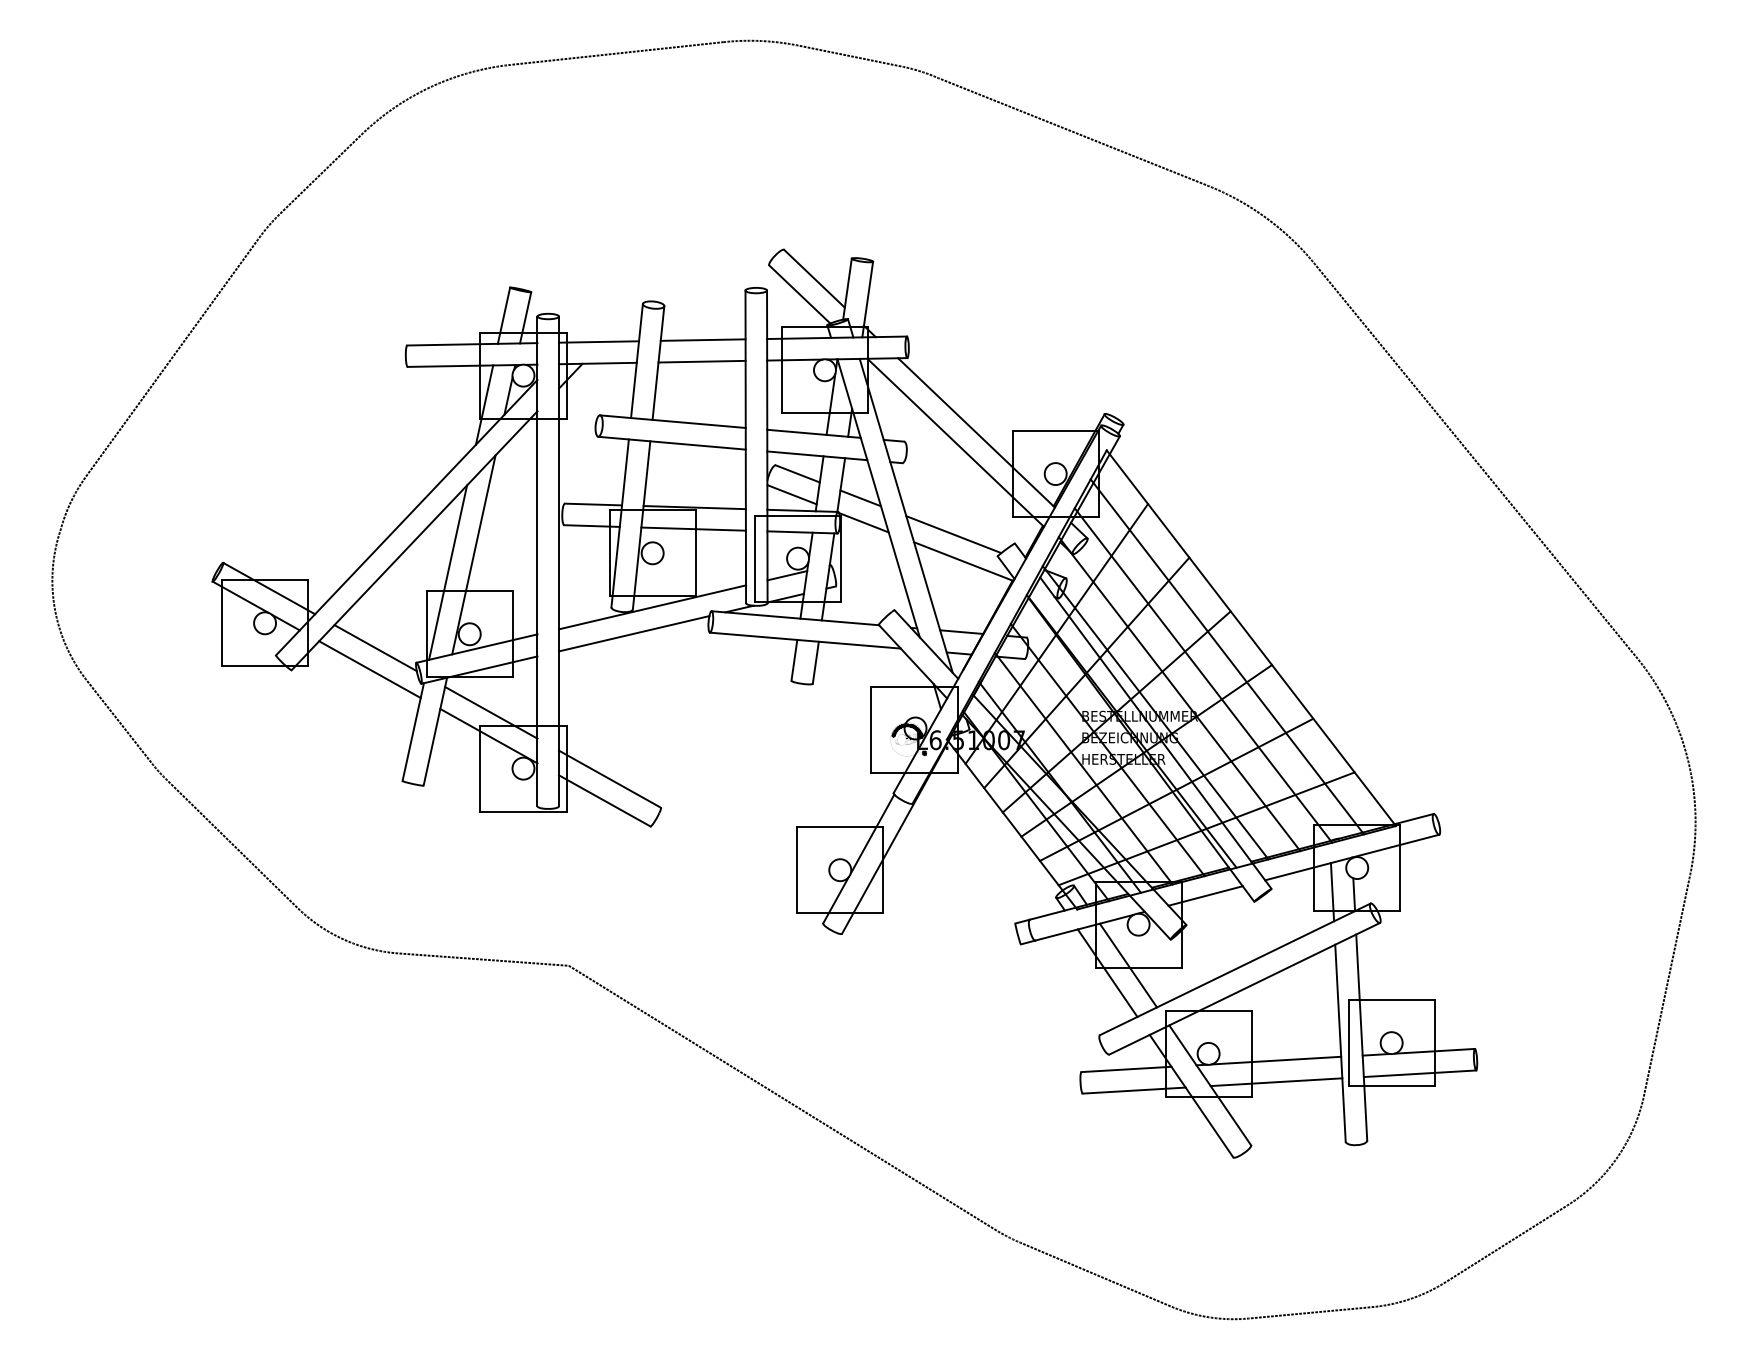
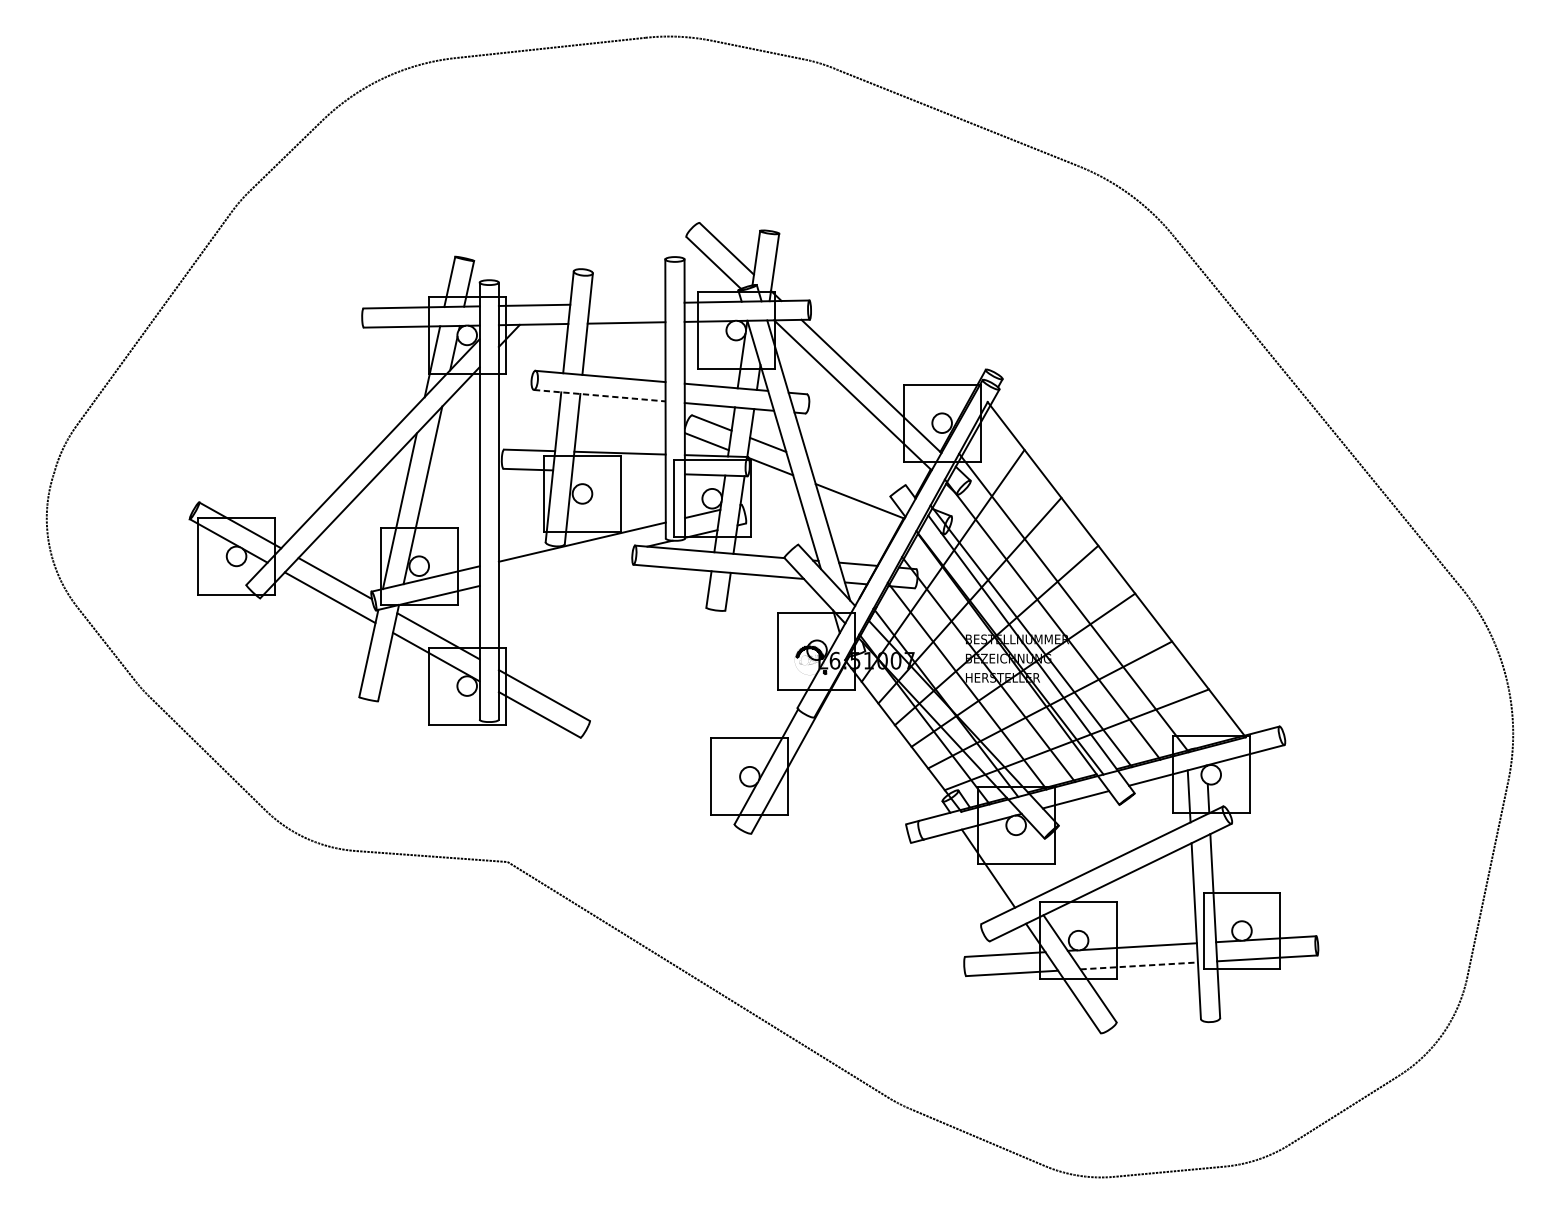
line: (702, 339) -> (626, 303), removed
line: (672, 443) -> (600, 395), solid -> dashed
line: (693, 528) -> (618, 471), removed
line: (953, 534) -> (850, 477), removed
line: (634, 633) -> (566, 565), removed
line: (1227, 656) -> (1095, 586), removed
line: (1128, 965) -> (1007, 861), removed
line: (1276, 1082) -> (1139, 966), solid -> dashed

